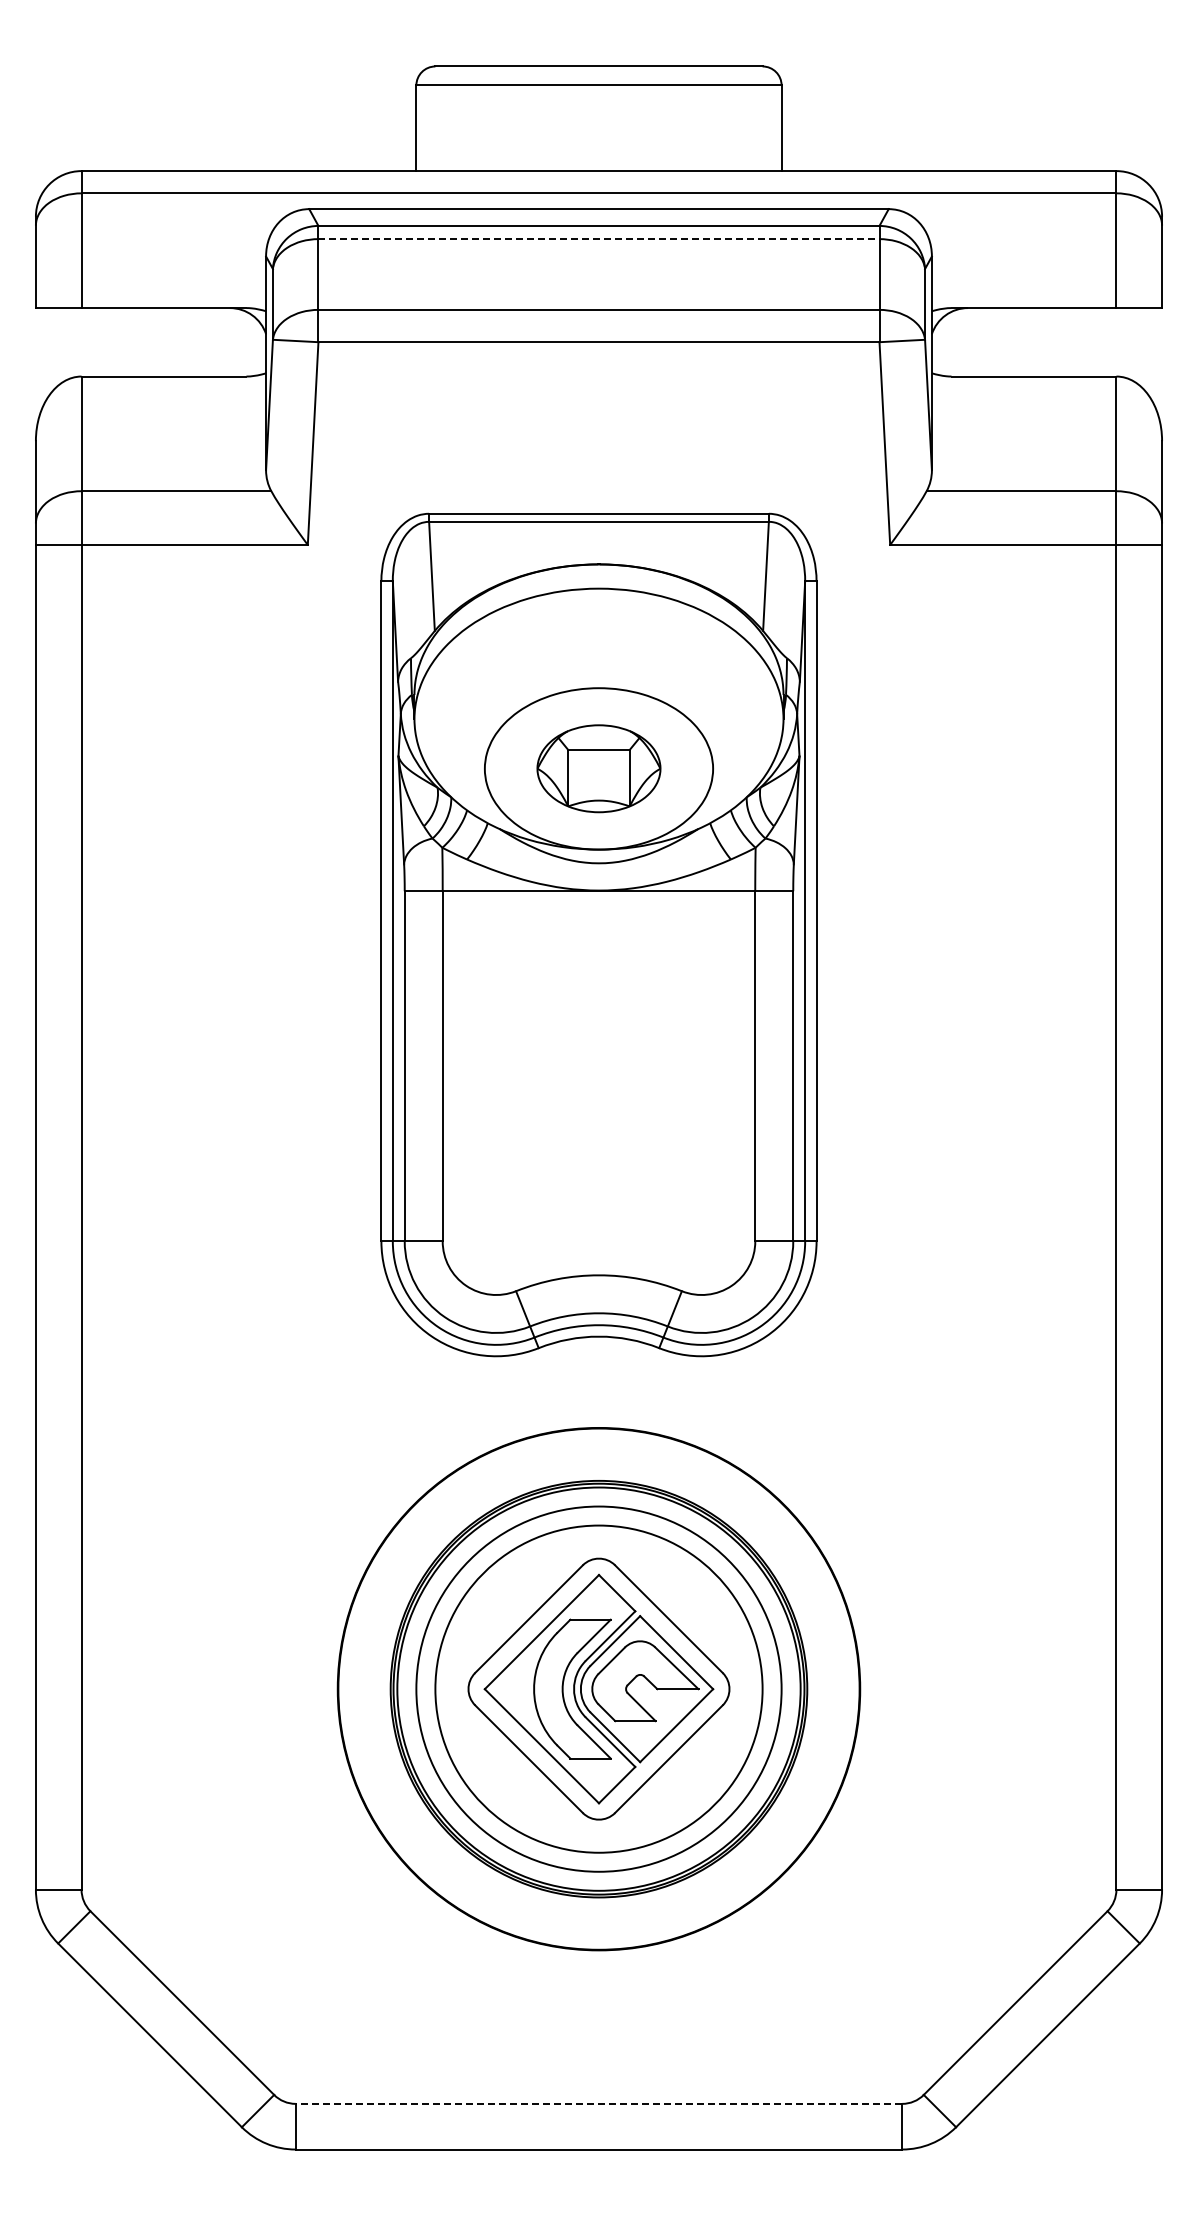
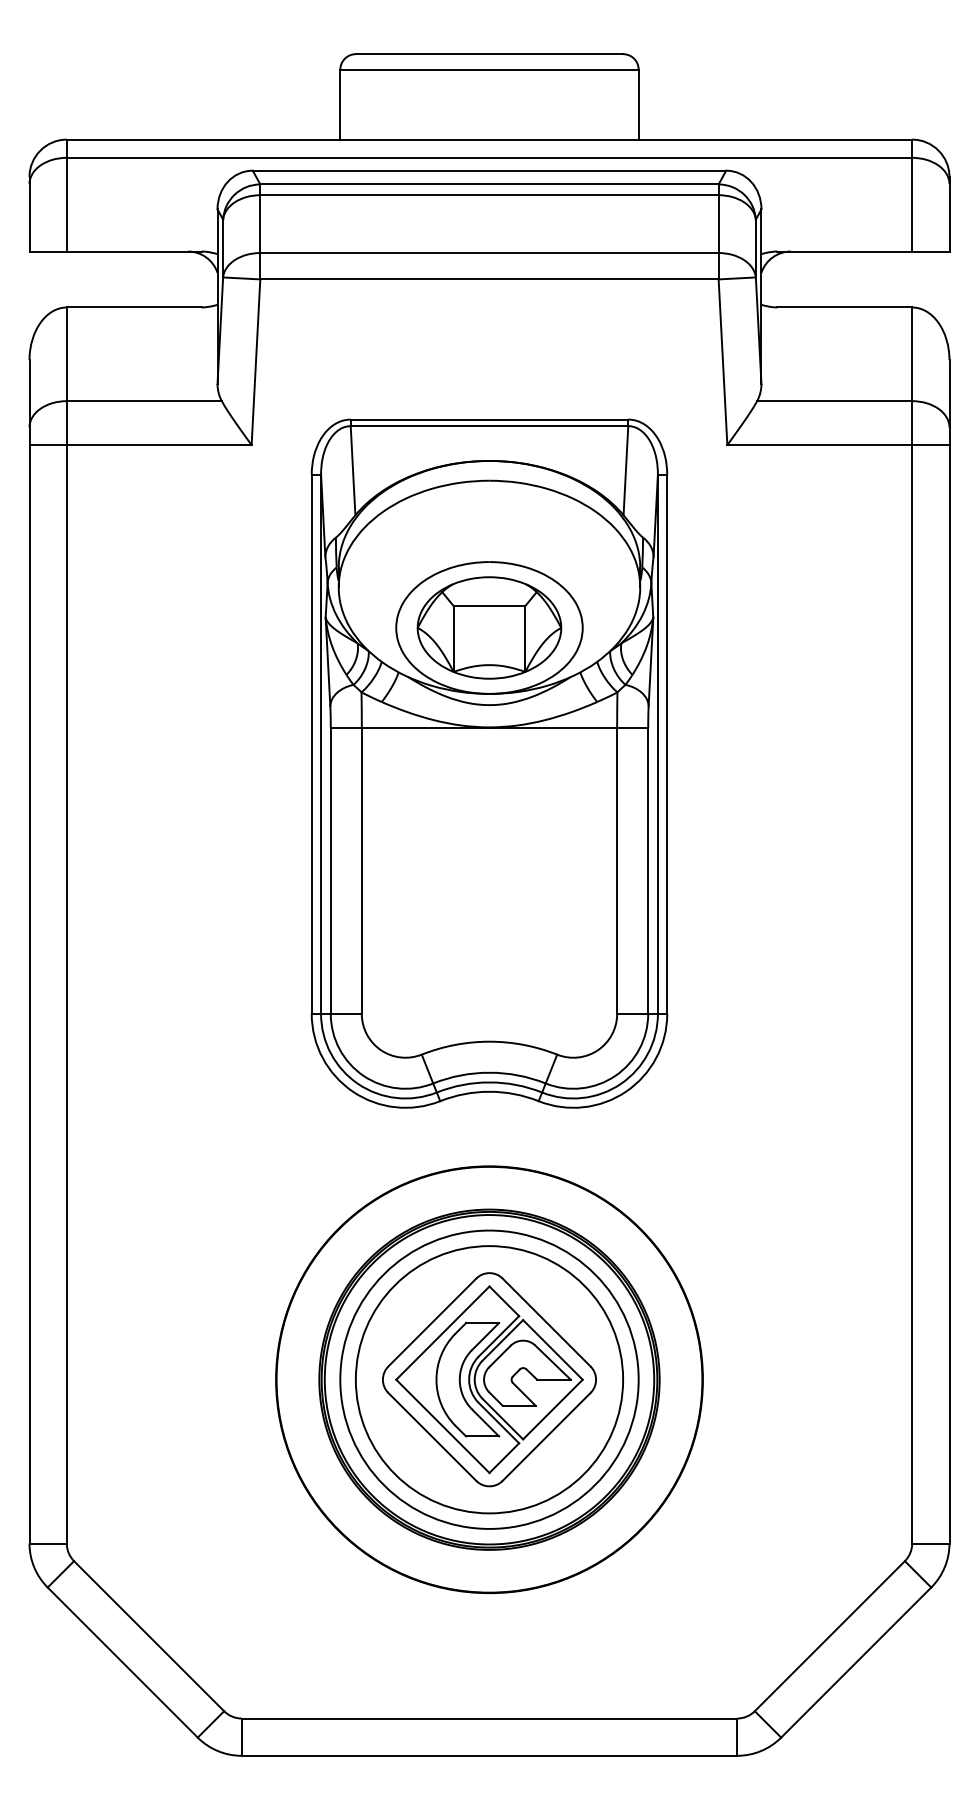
line: (598, 239) -> (489, 195), dashed -> solid
part: (598, 768) -> (489, 627), size x1.43
line: (598, 2103) -> (489, 1718), dashed -> solid

